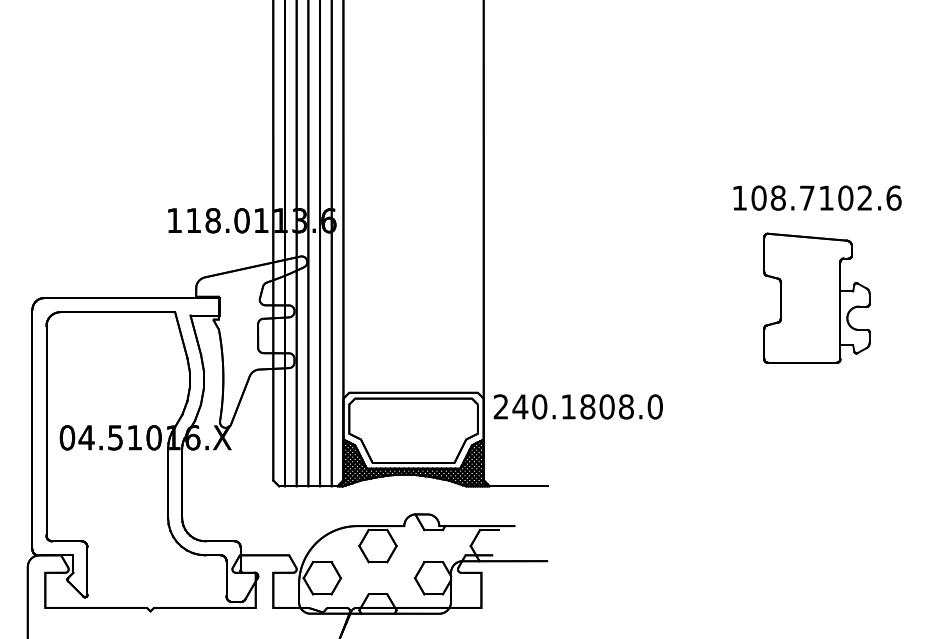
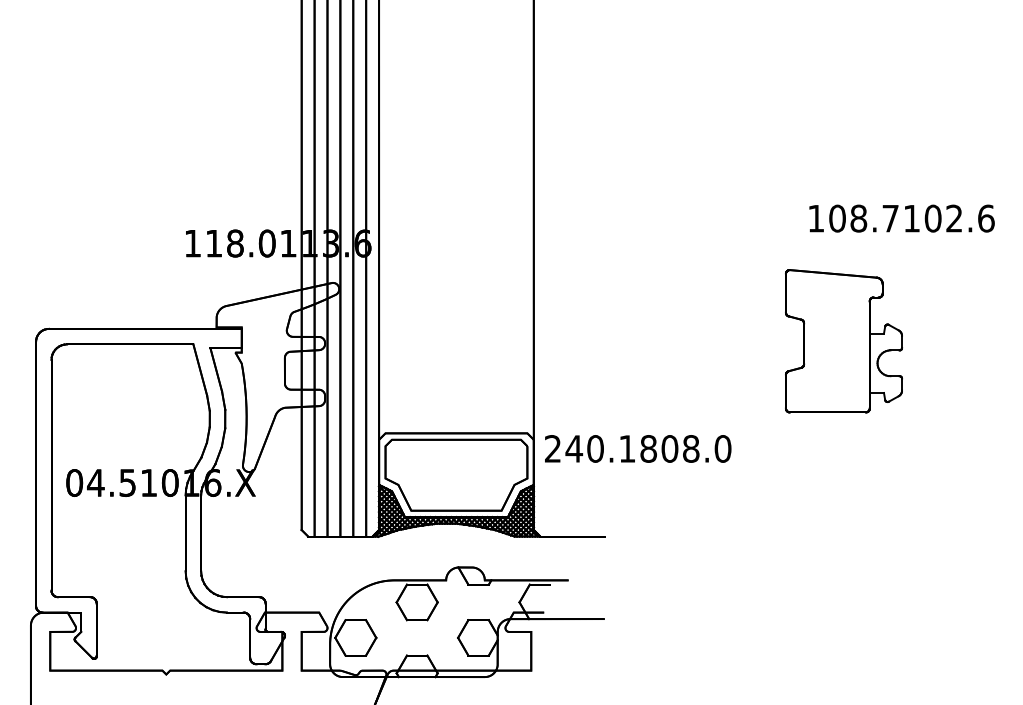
part: (816, 297) -> (843, 340), moved

